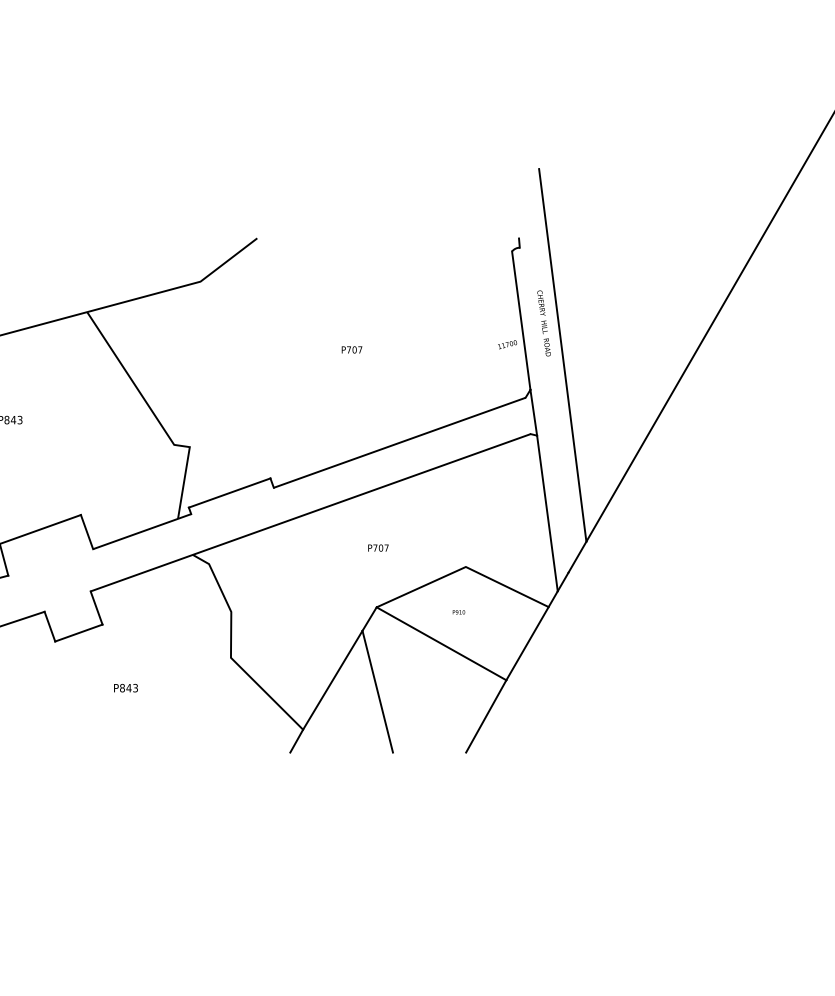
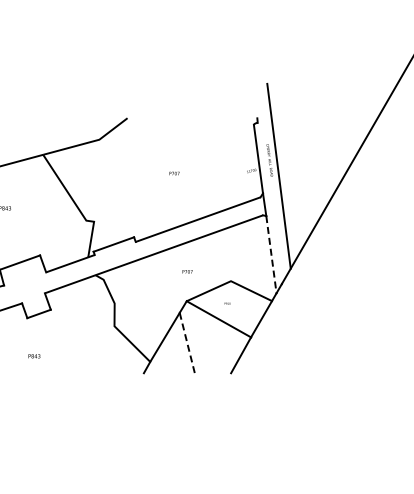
line: (547, 515) -> (271, 255), solid -> dashed
text: (126, 688) -> (34, 356), moved
line: (378, 692) -> (187, 343), solid -> dashed

